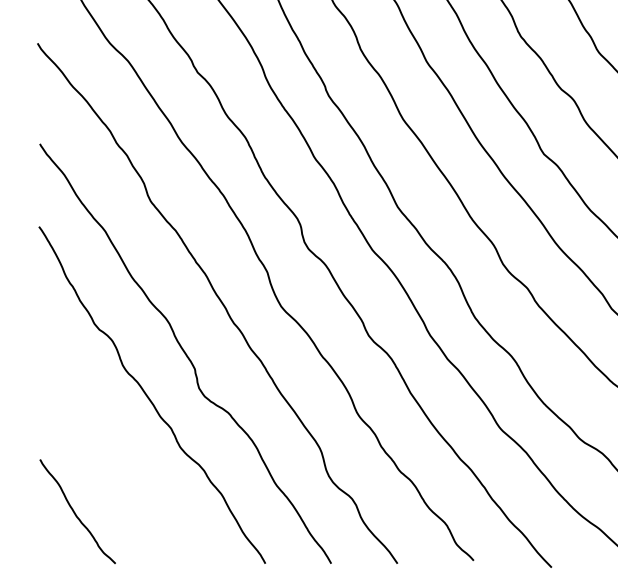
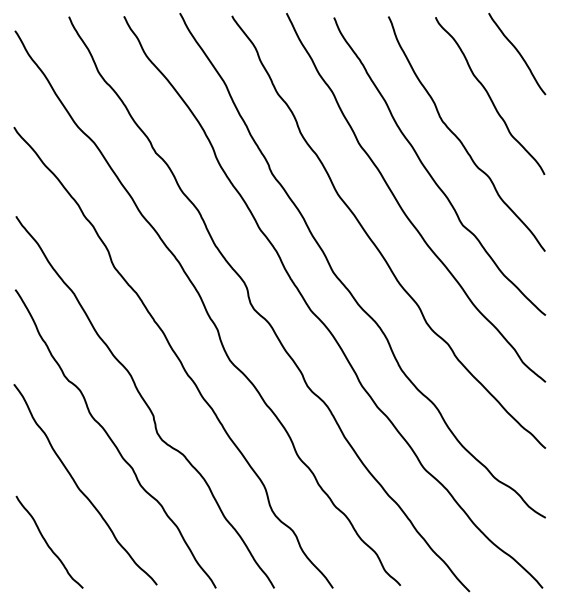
curve: (111, 449) -> (79, 487), added

